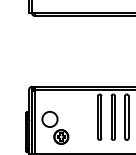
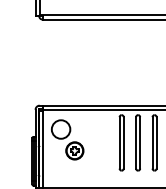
part: (55, 127) -> (67, 139), moved

